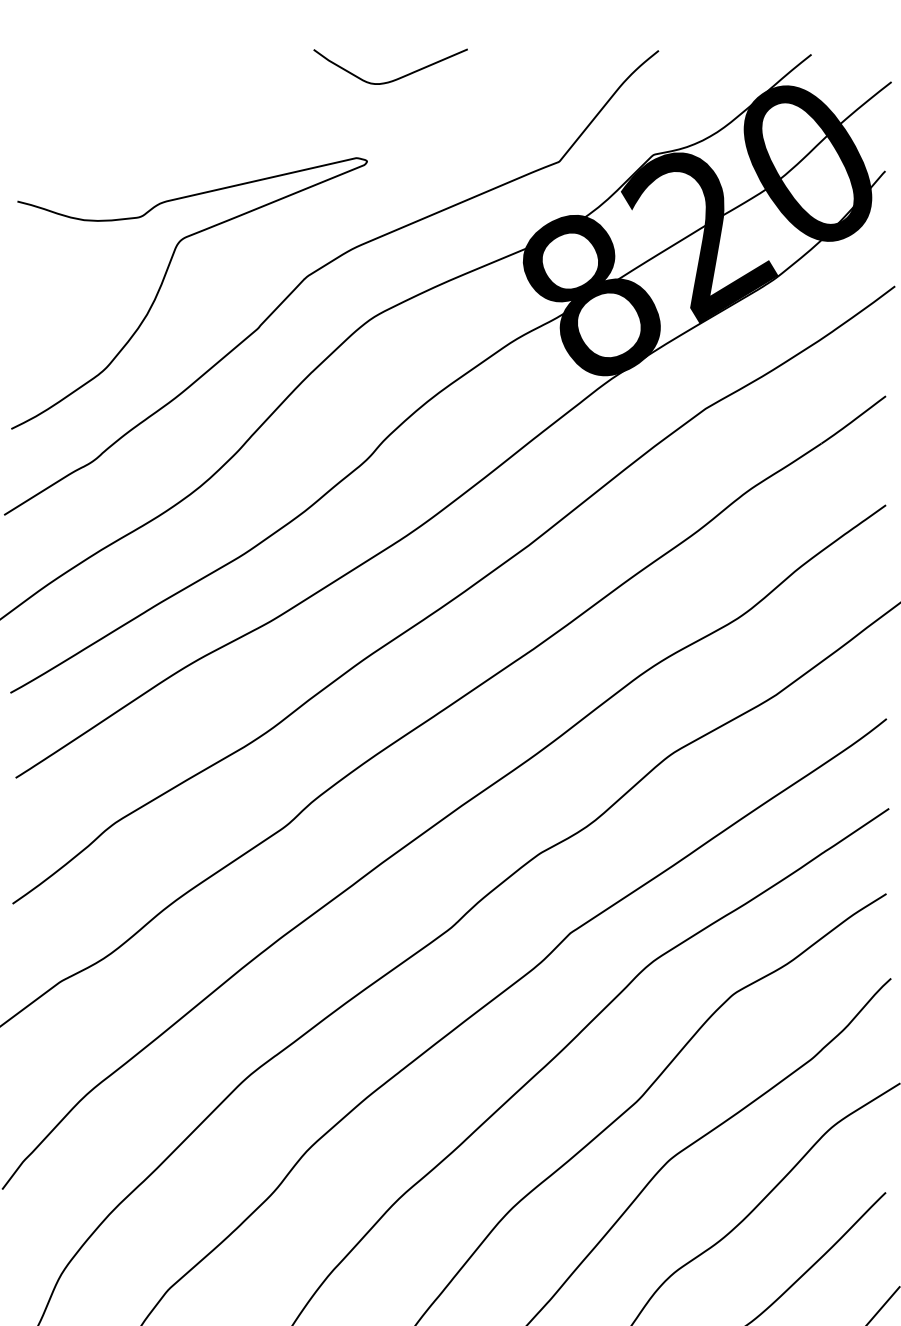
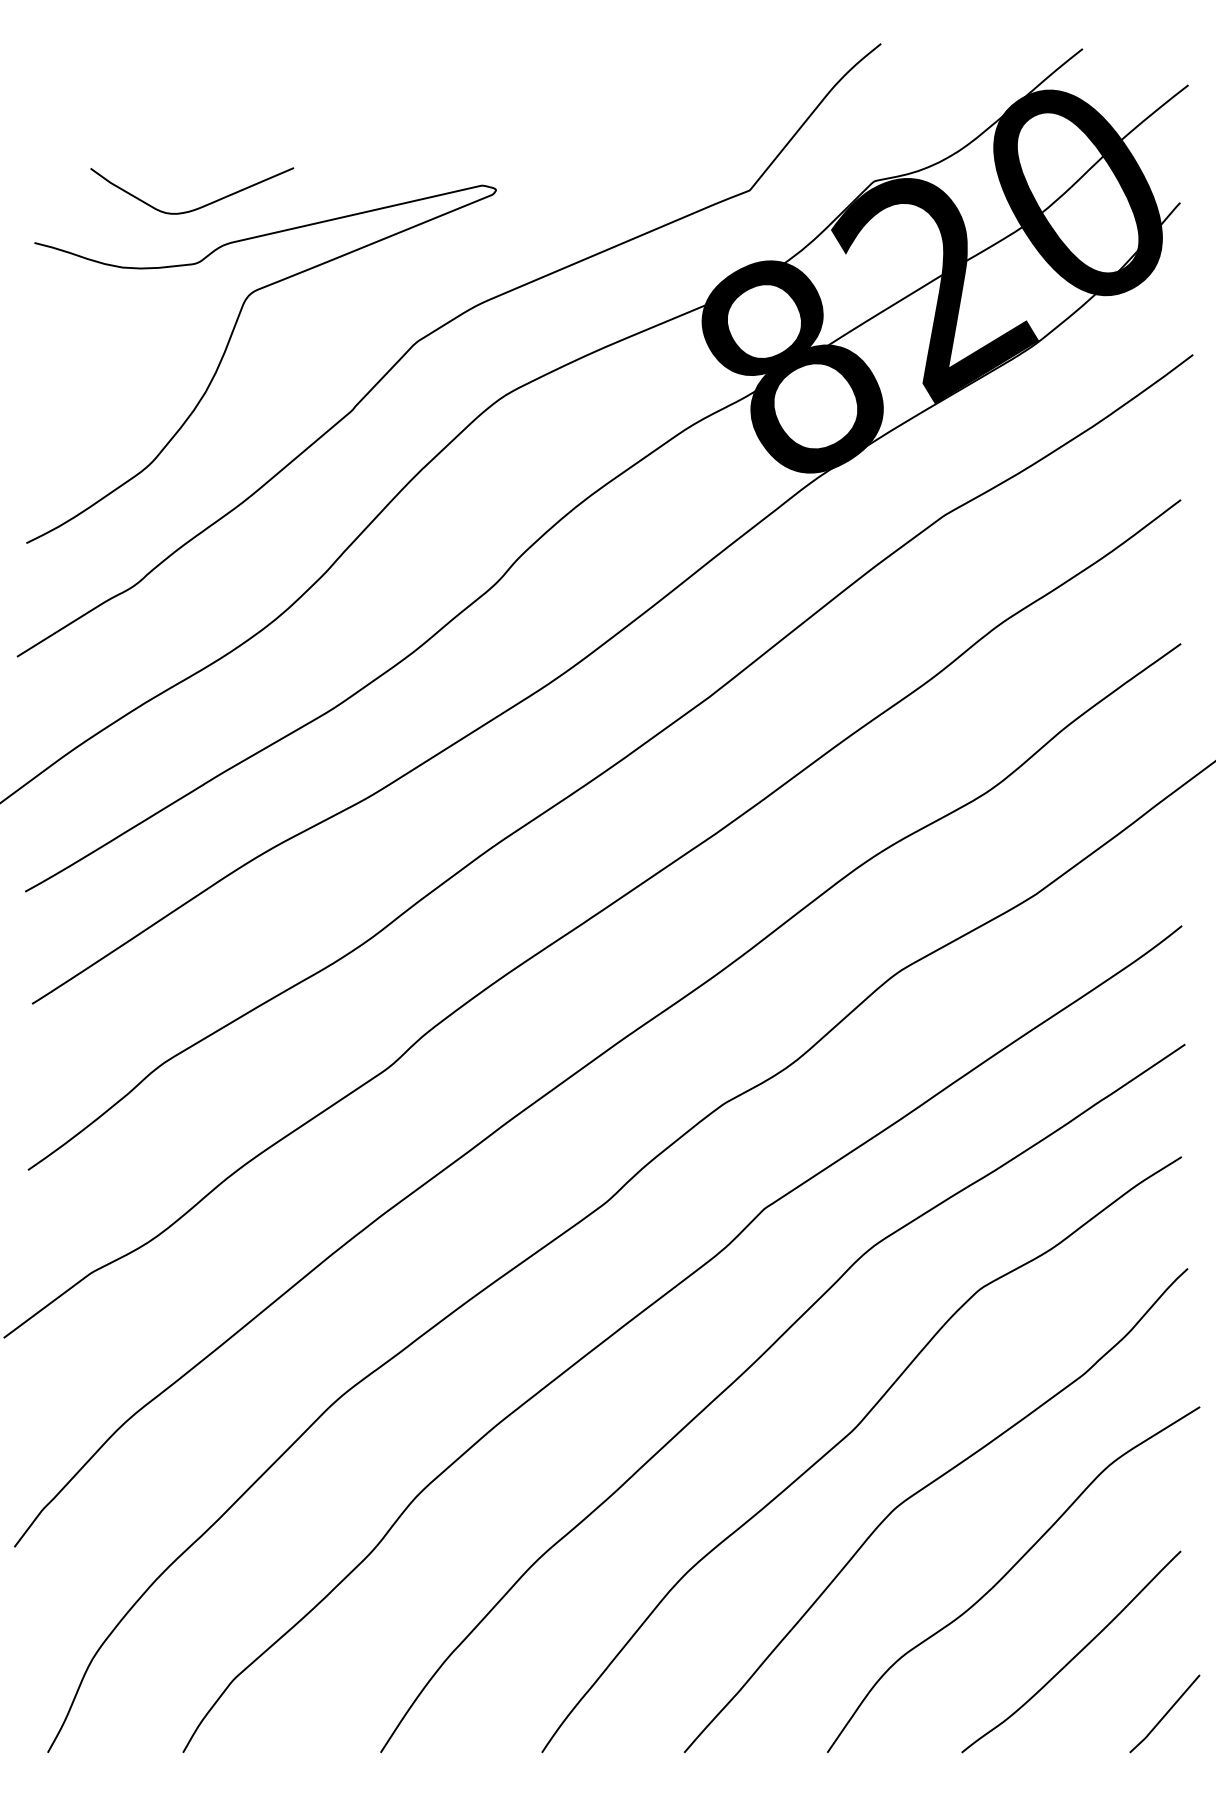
curve: (396, 78) -> (200, 206), moved

